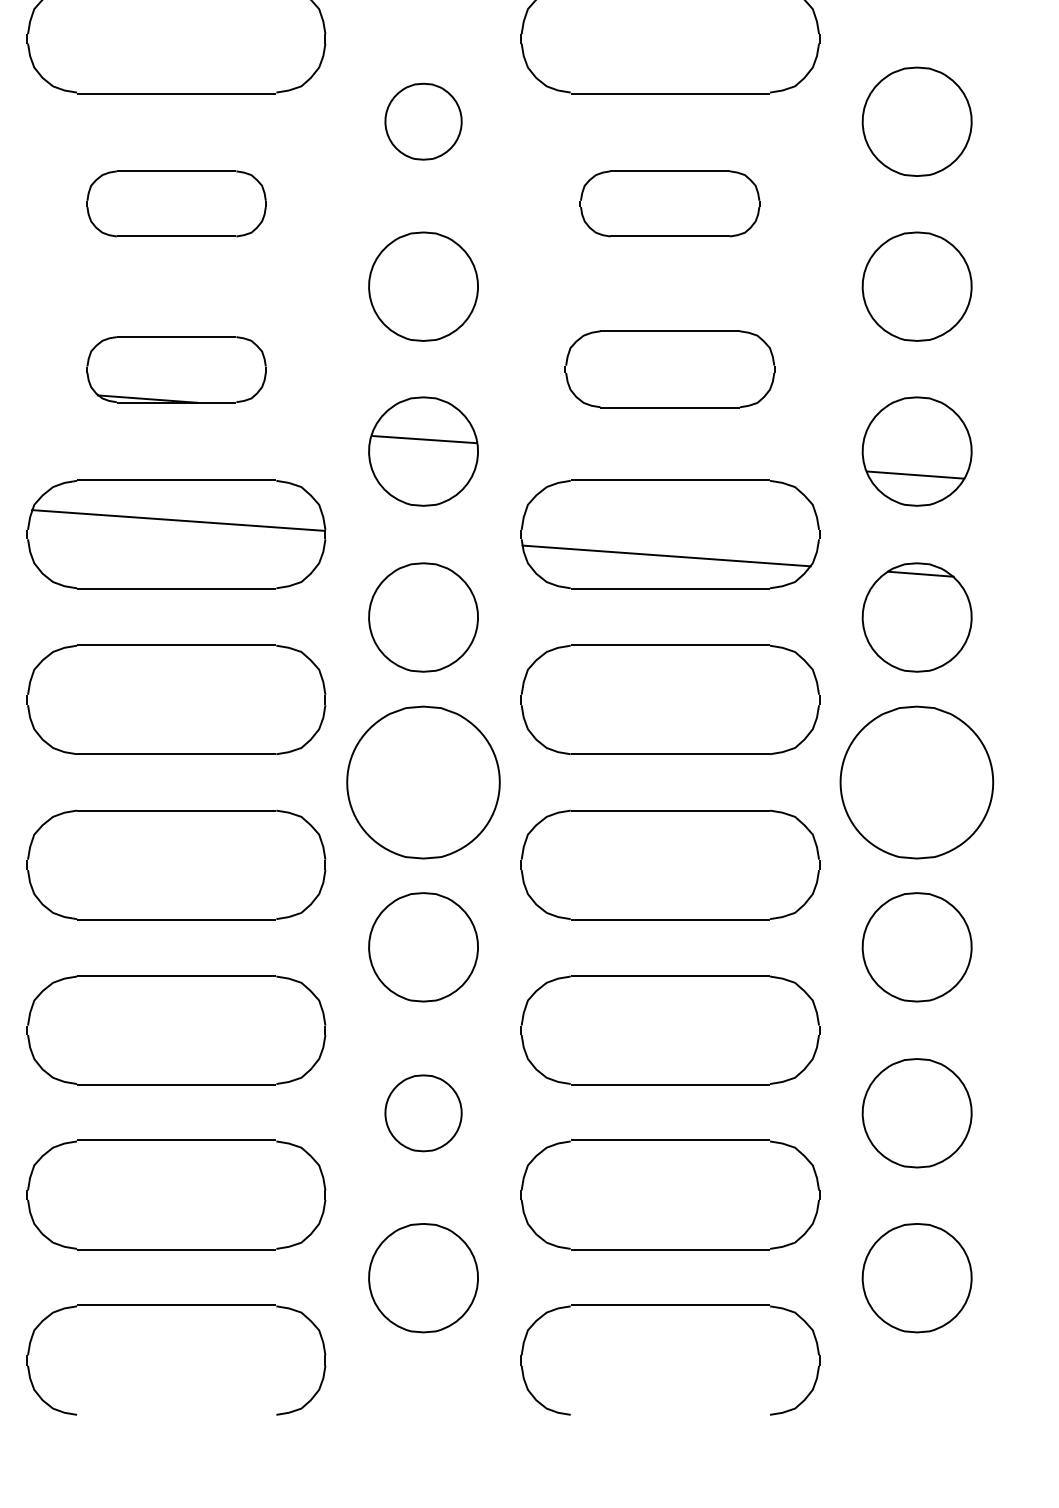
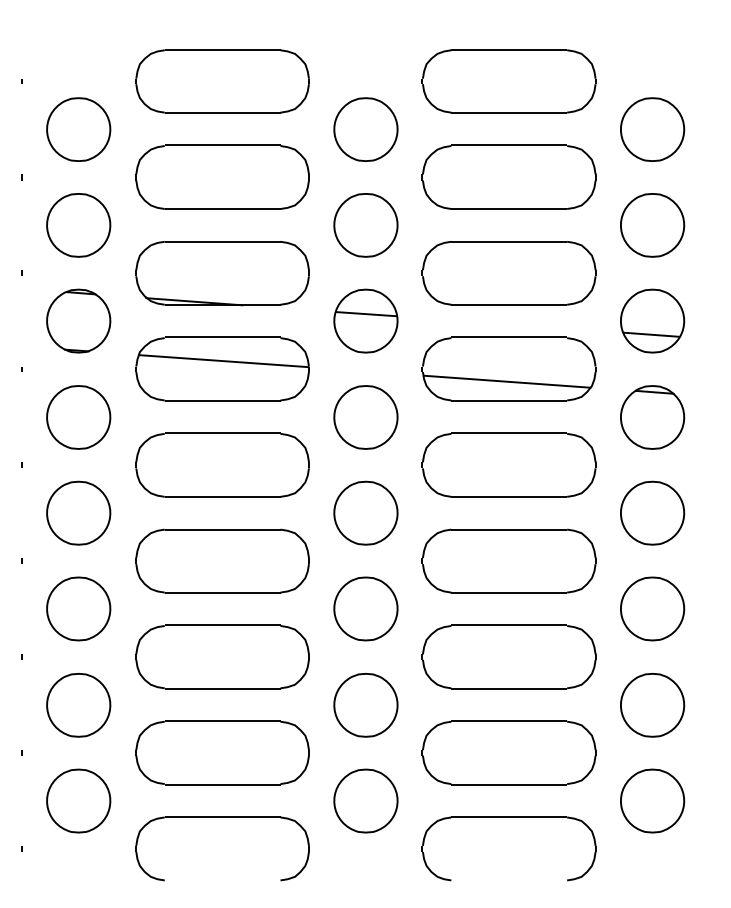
part: (422, 121) -> (365, 129), size x1.43
part: (176, 202) -> (222, 176), size x1.67
part: (669, 202) -> (508, 176), size x1.67
part: (176, 369) -> (222, 273), size x1.67
part: (669, 369) -> (508, 273), size x1.43
part: (422, 781) -> (365, 512), size x0.71
part: (917, 781) -> (652, 512), size x0.71
part: (422, 1113) -> (365, 705), size x1.43

